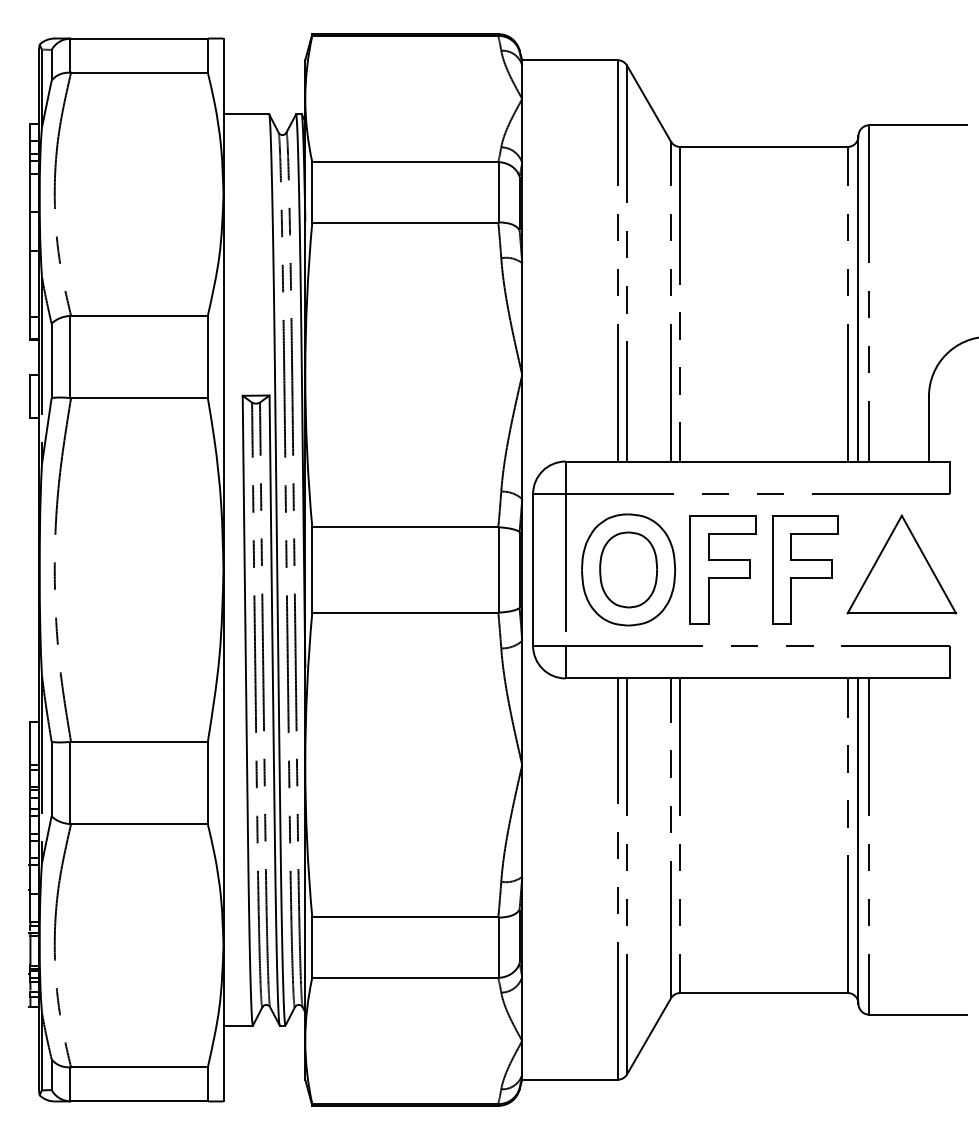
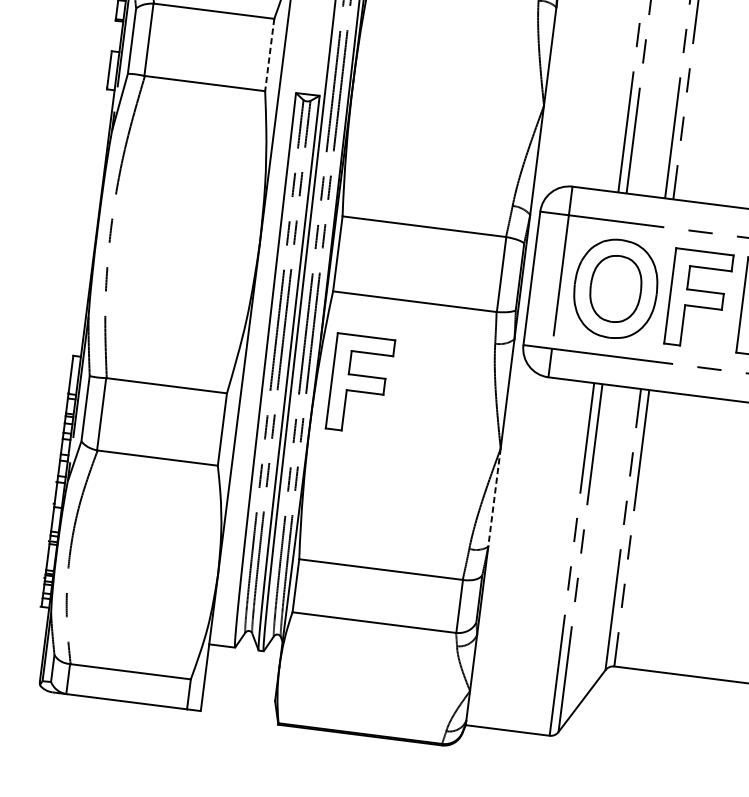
line: (207, 357) -> (269, 55), solid -> dashed
part: (355, 712) -> (360, 383), added
line: (522, 820) -> (494, 497), solid -> dashed

